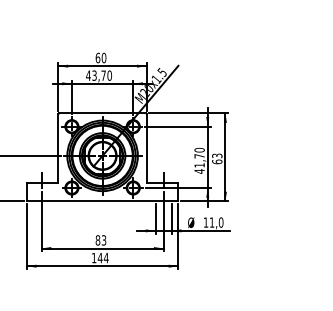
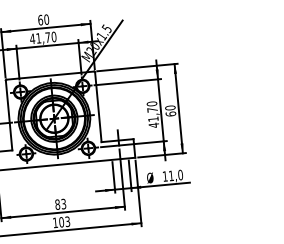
text: (94, 75) -> (38, 38), 43,70 -> 41,70
text: (217, 155) -> (170, 107), 63 -> 60
text: (102, 257) -> (63, 221), 144 -> 103

